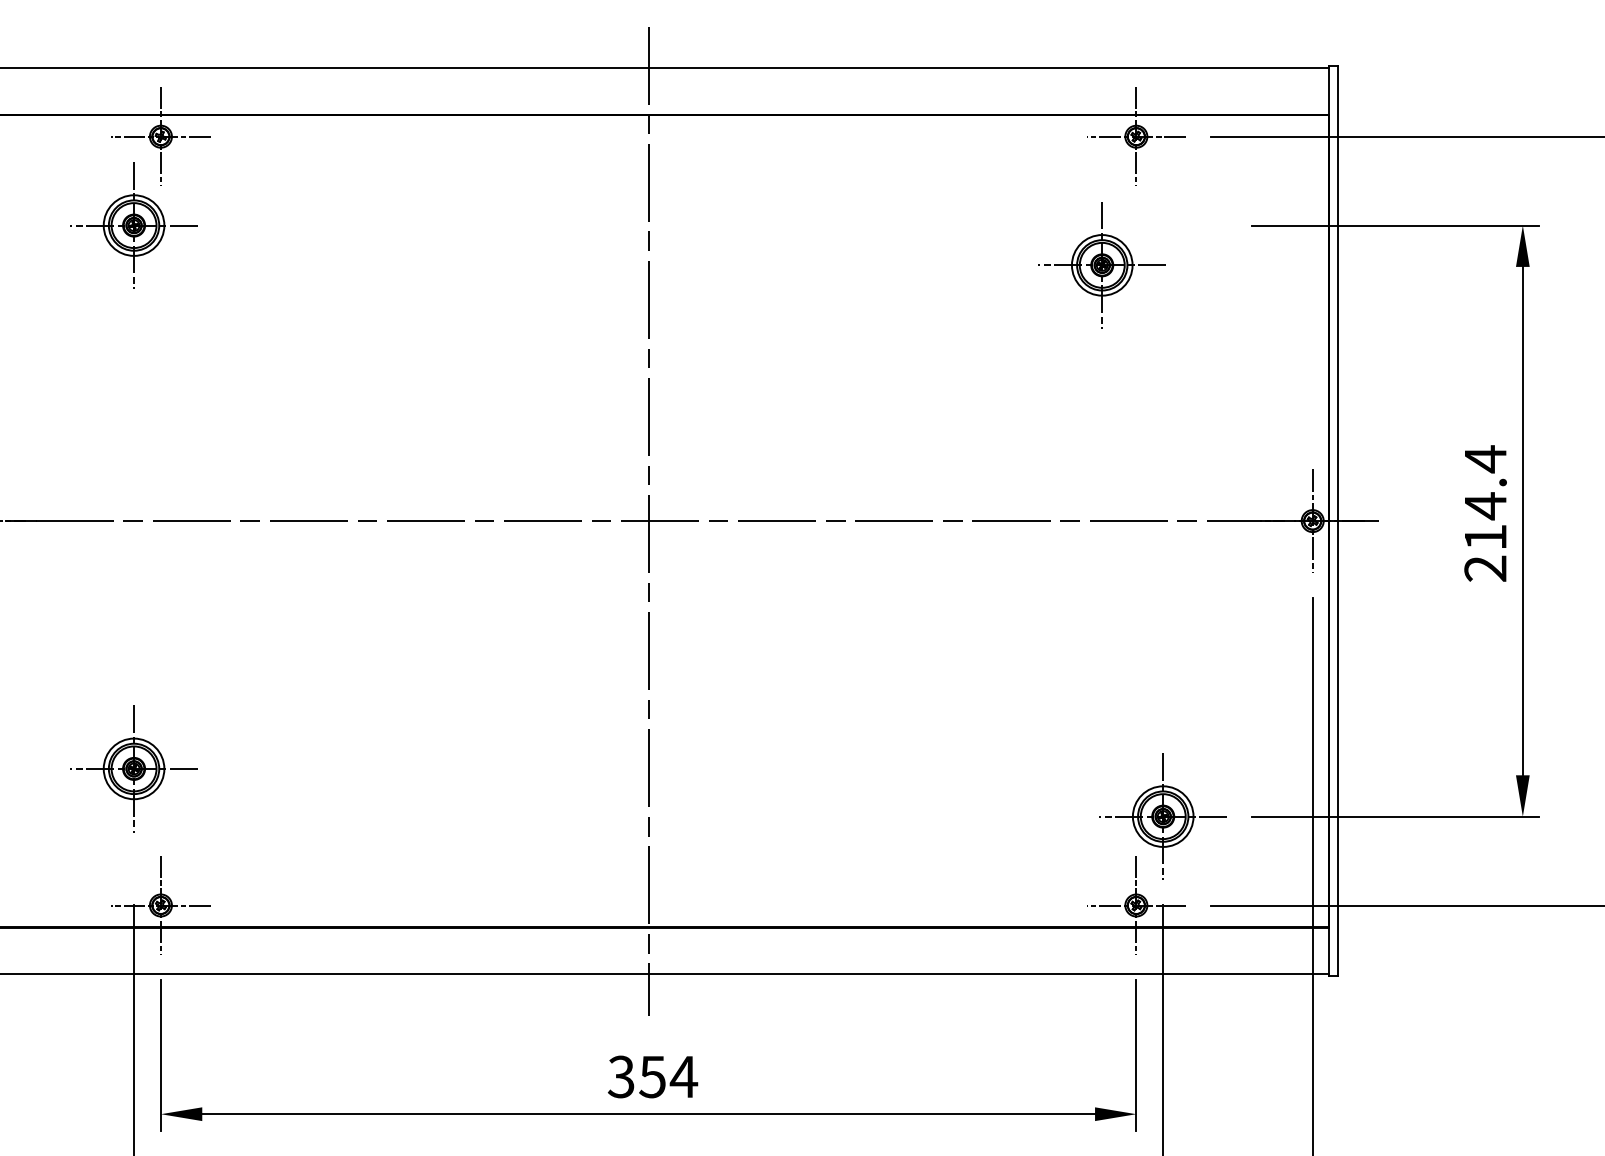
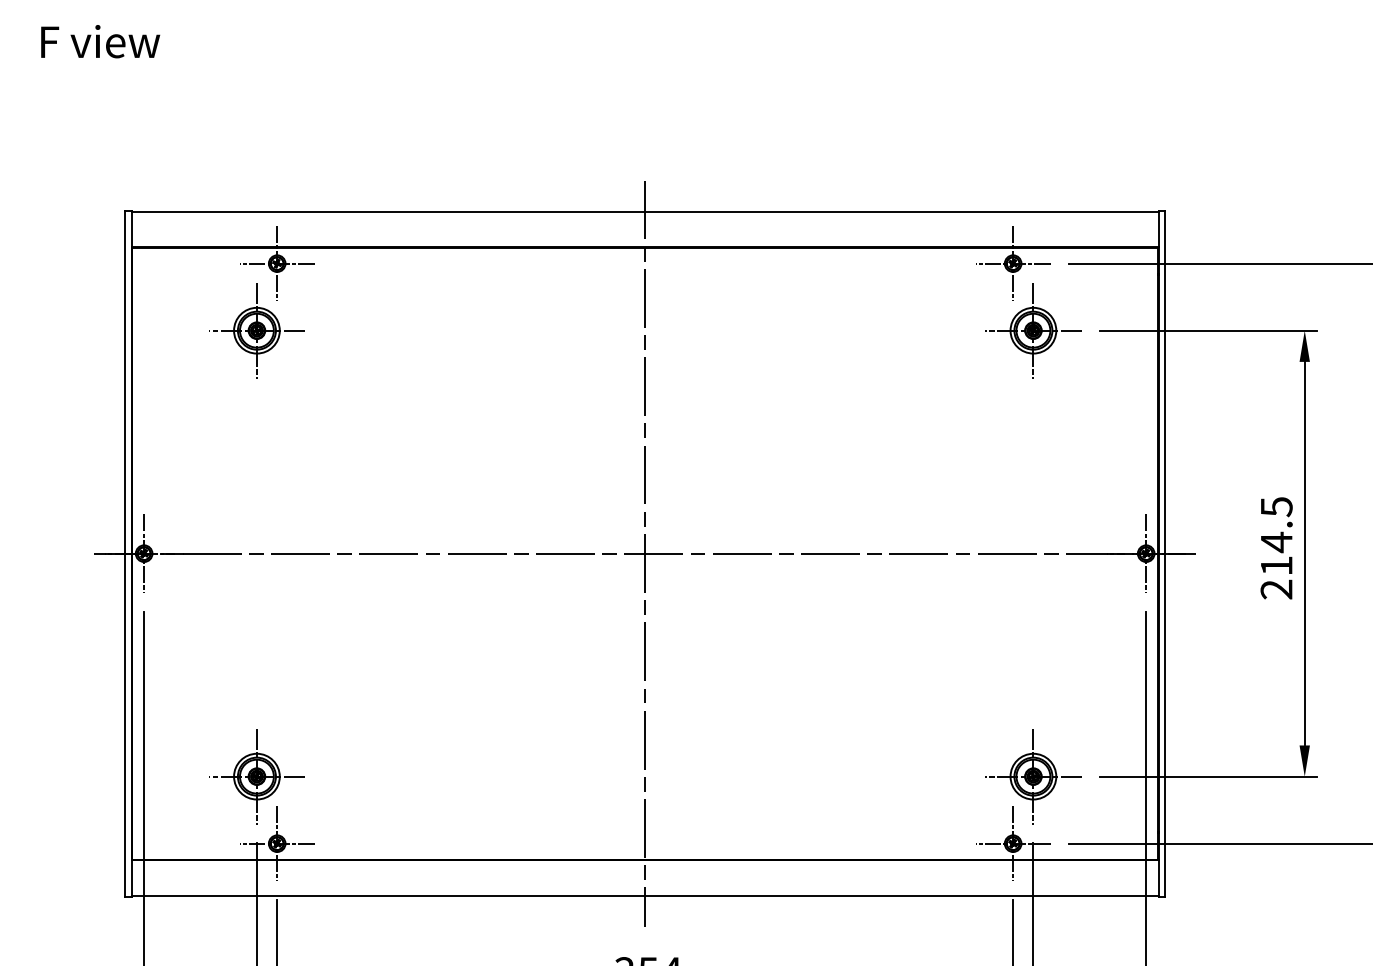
part: (1102, 265) -> (1033, 330), moved
text: (1485, 458) -> (1276, 506), 214.4 -> 214.5
part: (133, 768) -> (256, 776), moved

